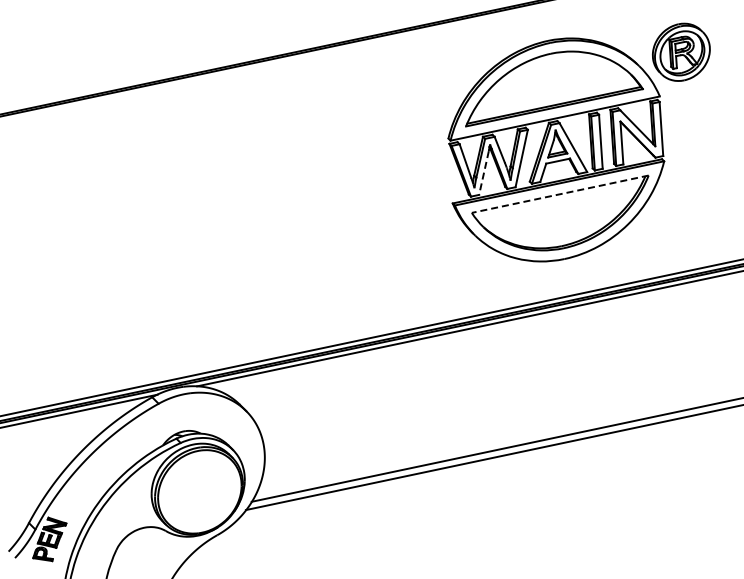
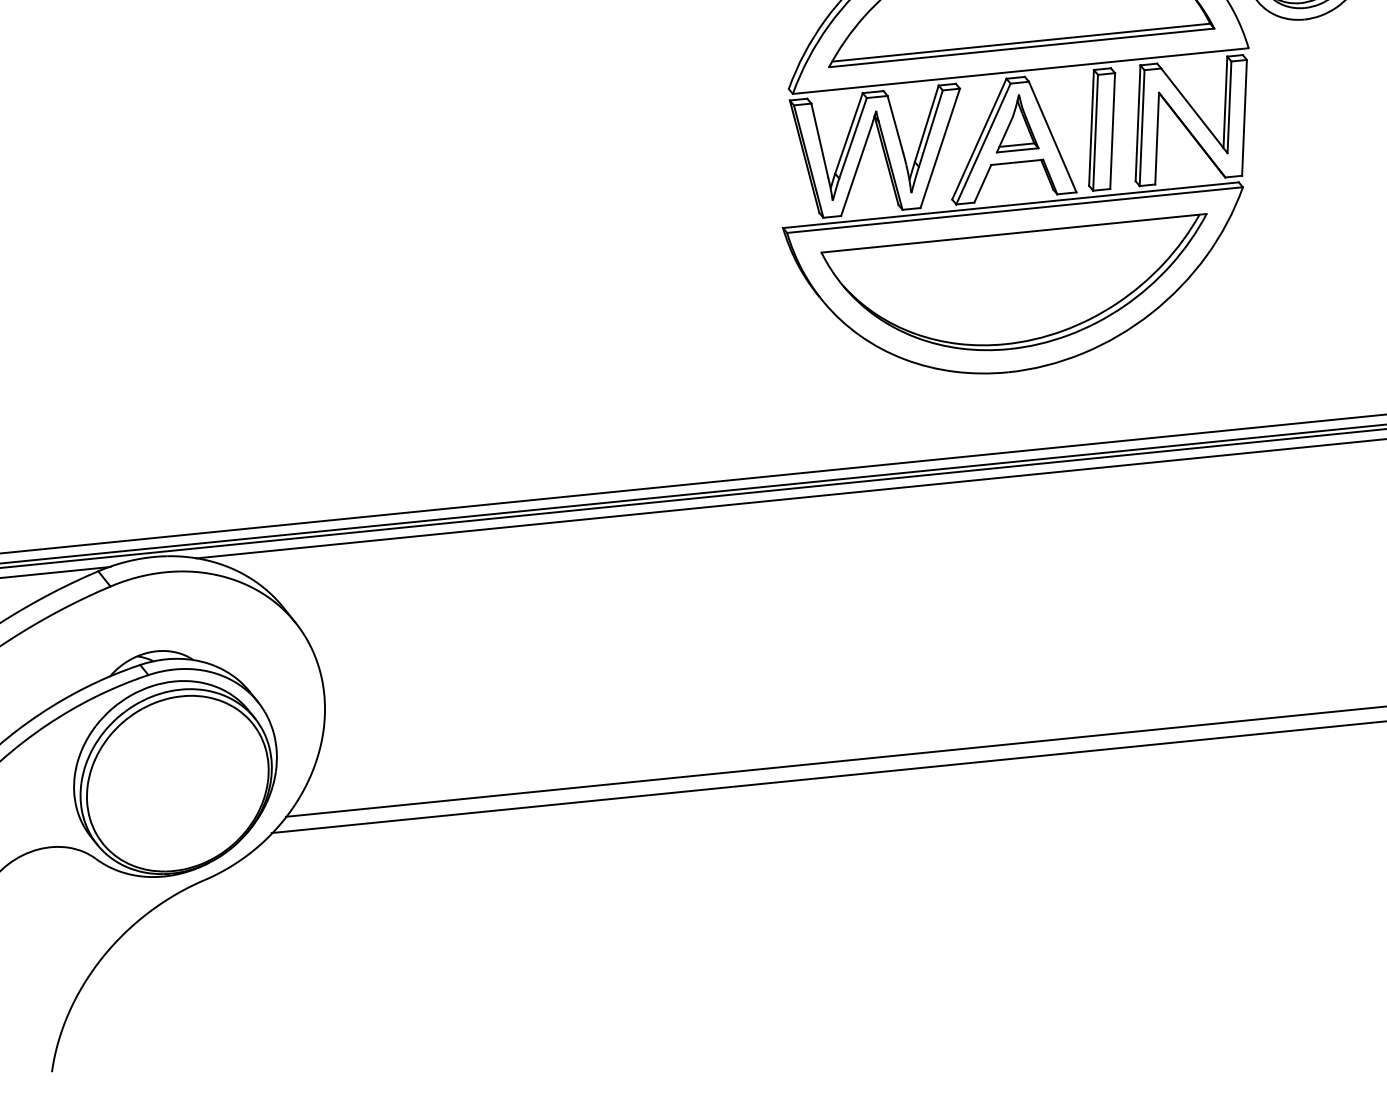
line: (483, 173) -> (855, 171), dashed -> solid
line: (559, 194) -> (1012, 233), dashed -> solid

